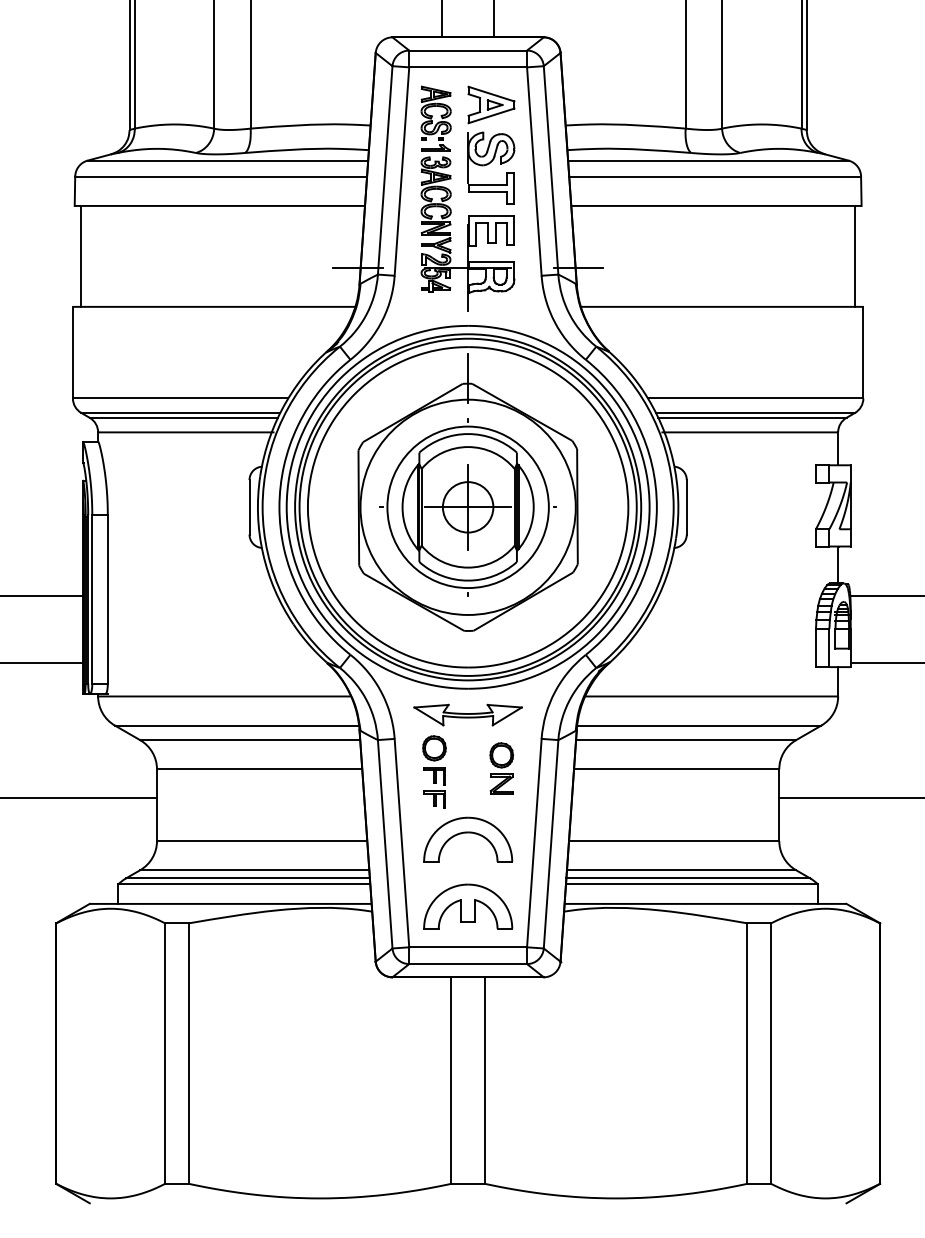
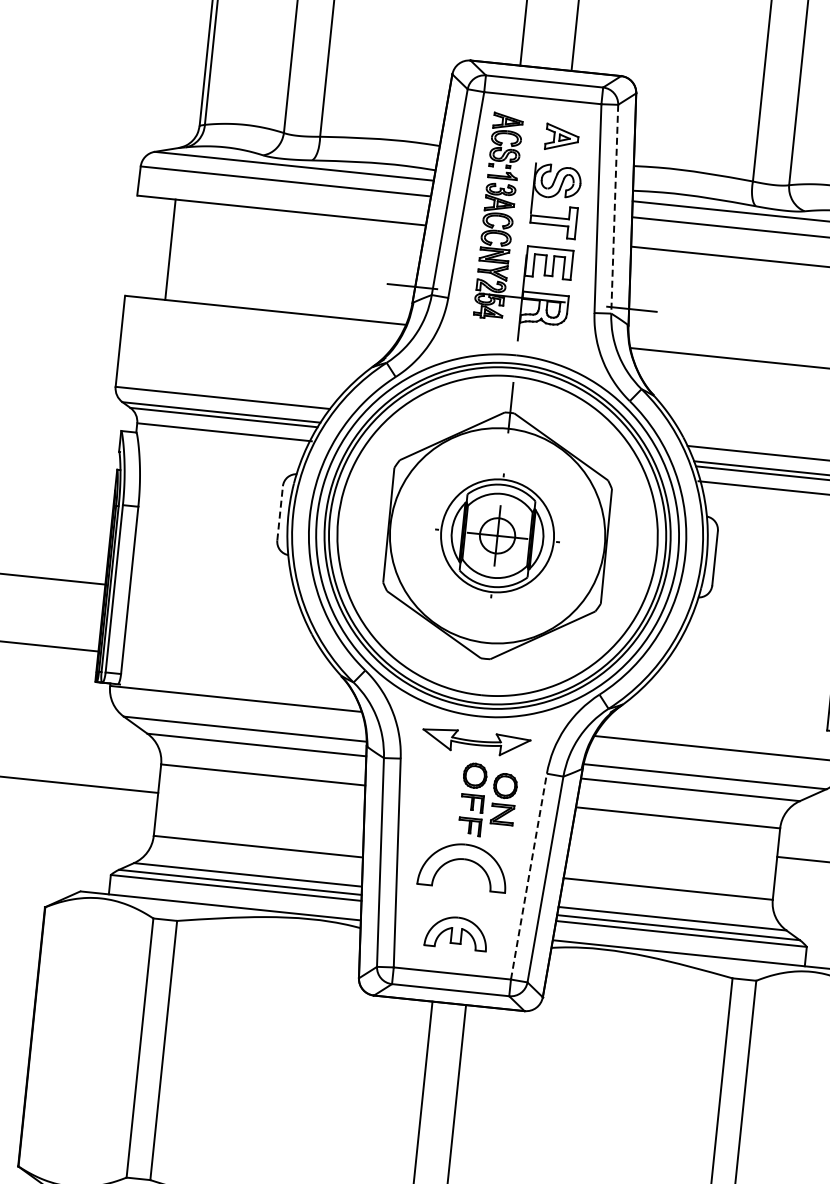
part: (491, 104) -> (562, 137), size x0.7
line: (551, 170) -> (615, 209), solid -> dashed
line: (81, 255) -> (170, 248), moved
line: (249, 506) -> (280, 512), solid -> dashed
part: (467, 507) -> (496, 535), size x0.7
part: (434, 771) -> (472, 798), moved
line: (534, 842) -> (529, 876), solid -> dashed
part: (468, 906) -> (456, 932), size x0.7

